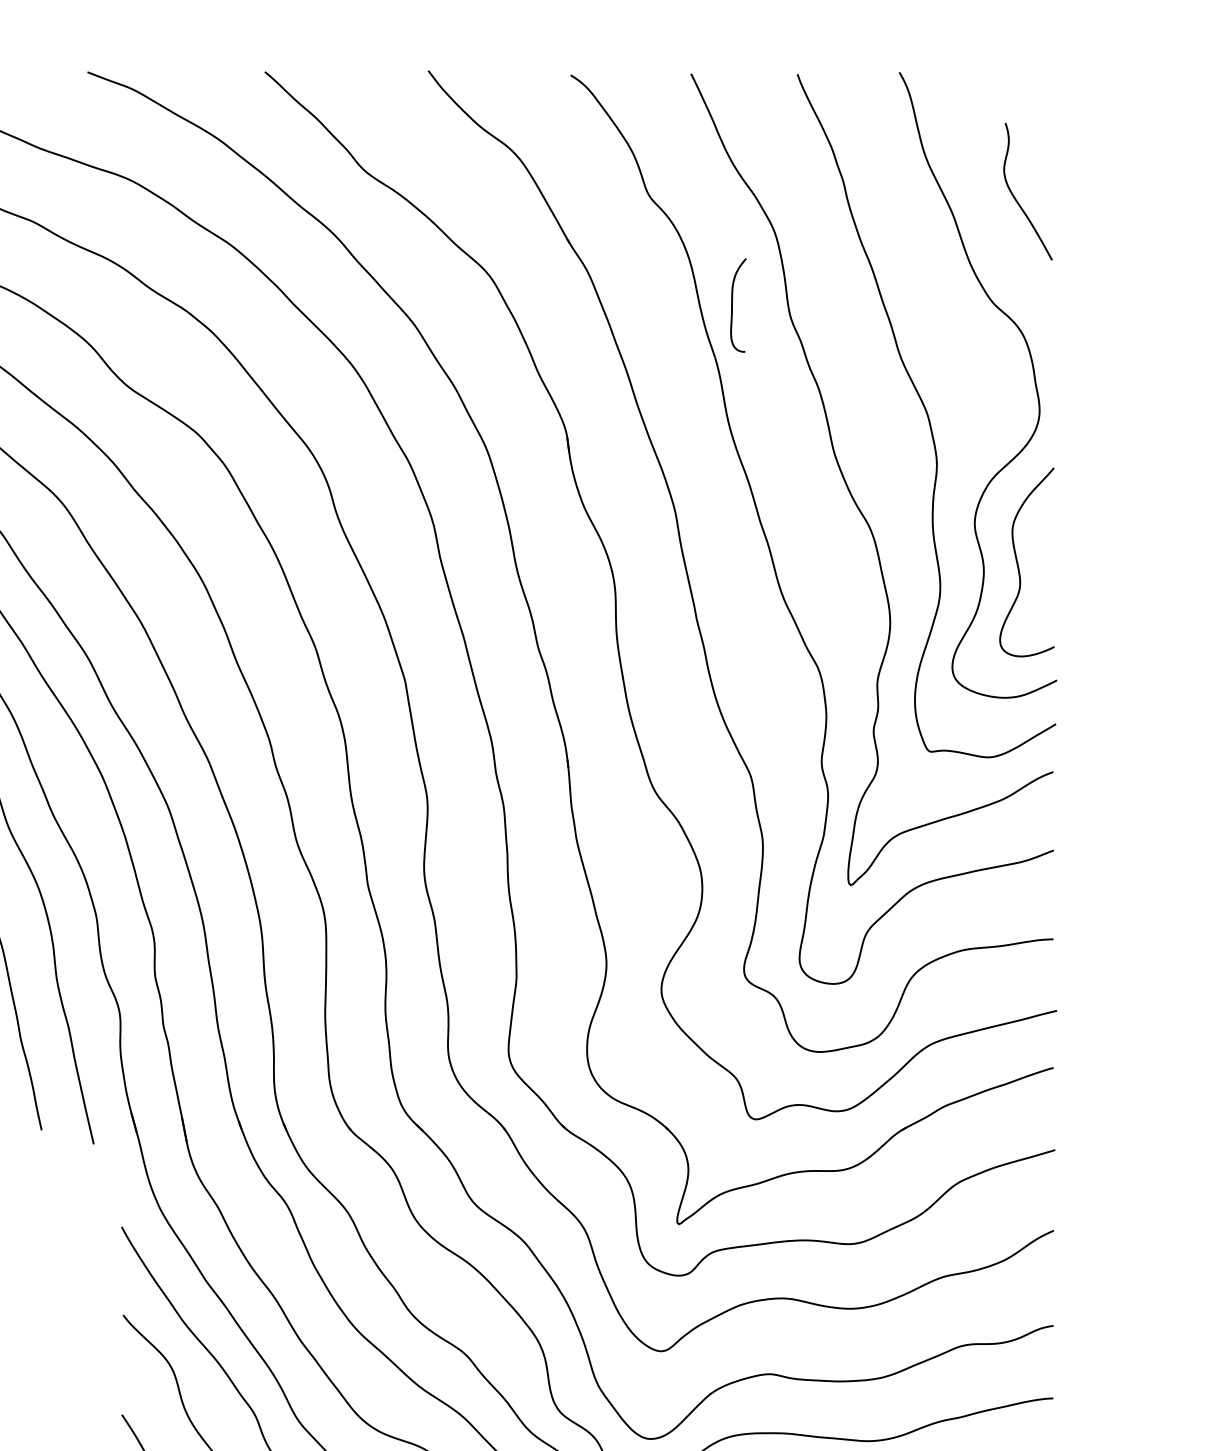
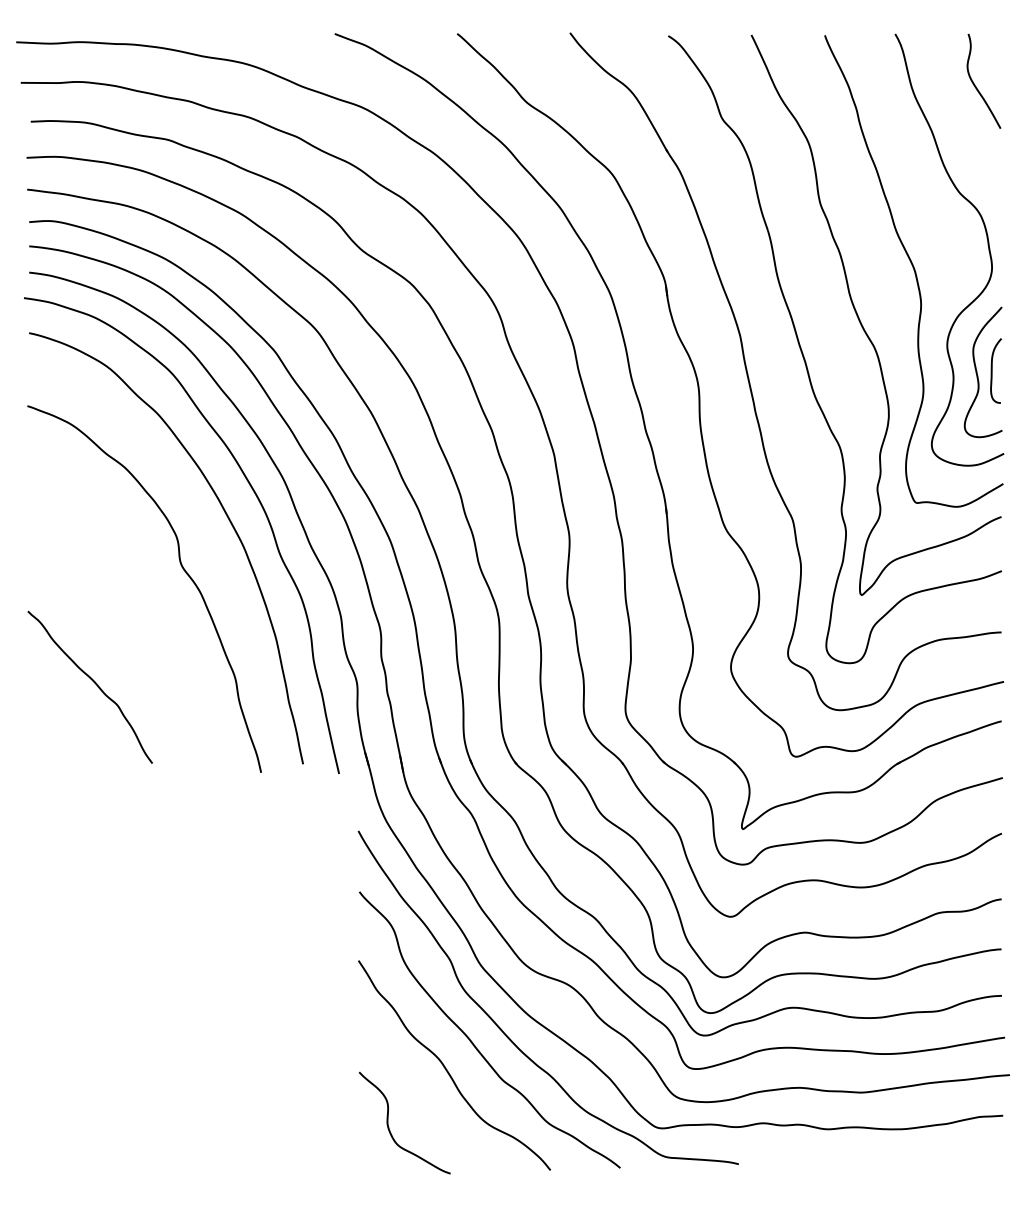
curve: (1015, 196) -> (975, 84), moved
curve: (733, 304) -> (992, 370), moved

